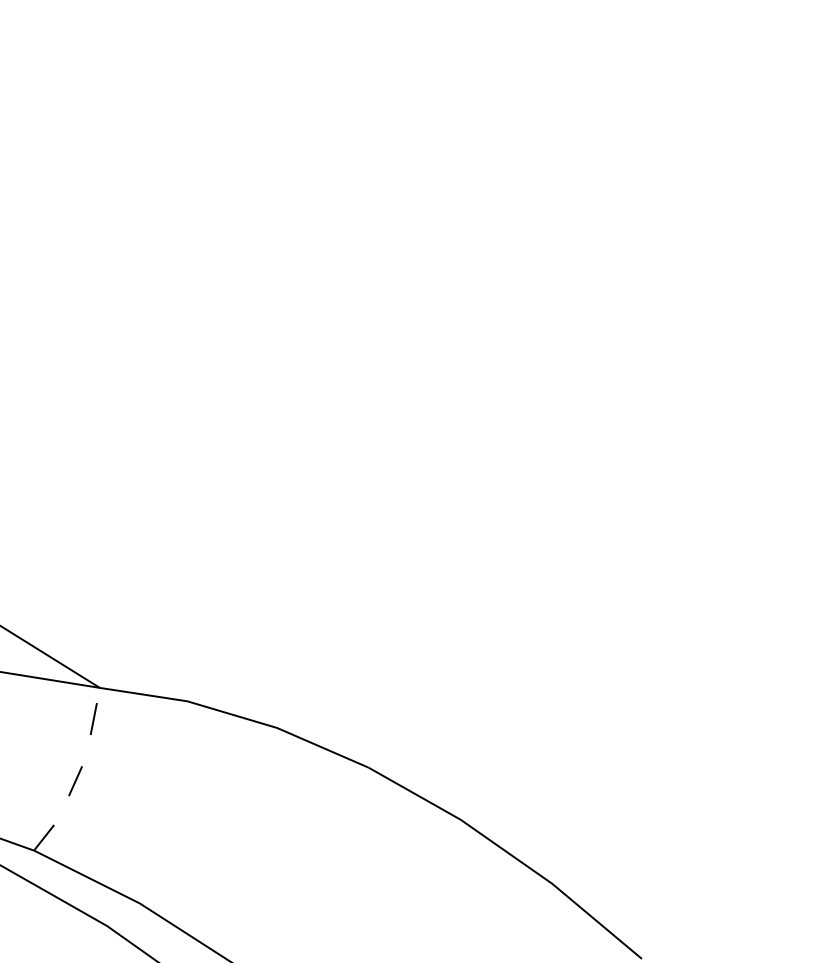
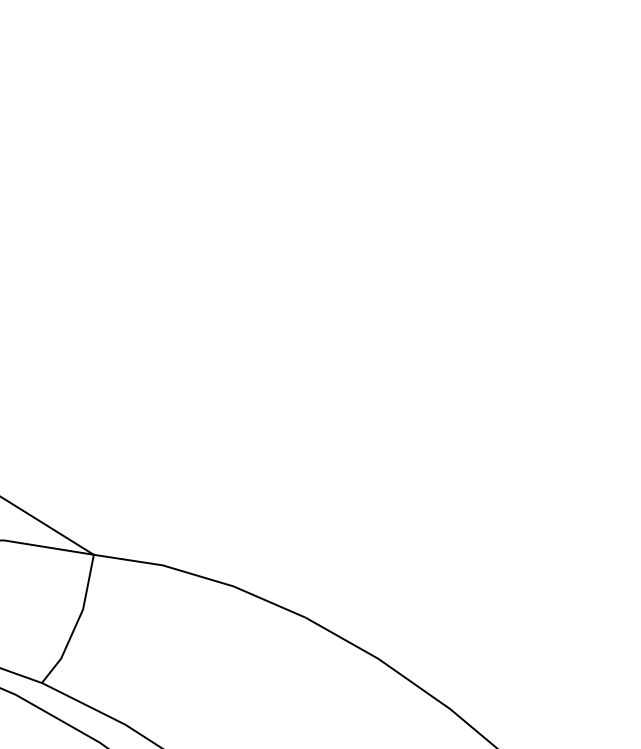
line: (78, 774) -> (76, 623), dashed -> solid

